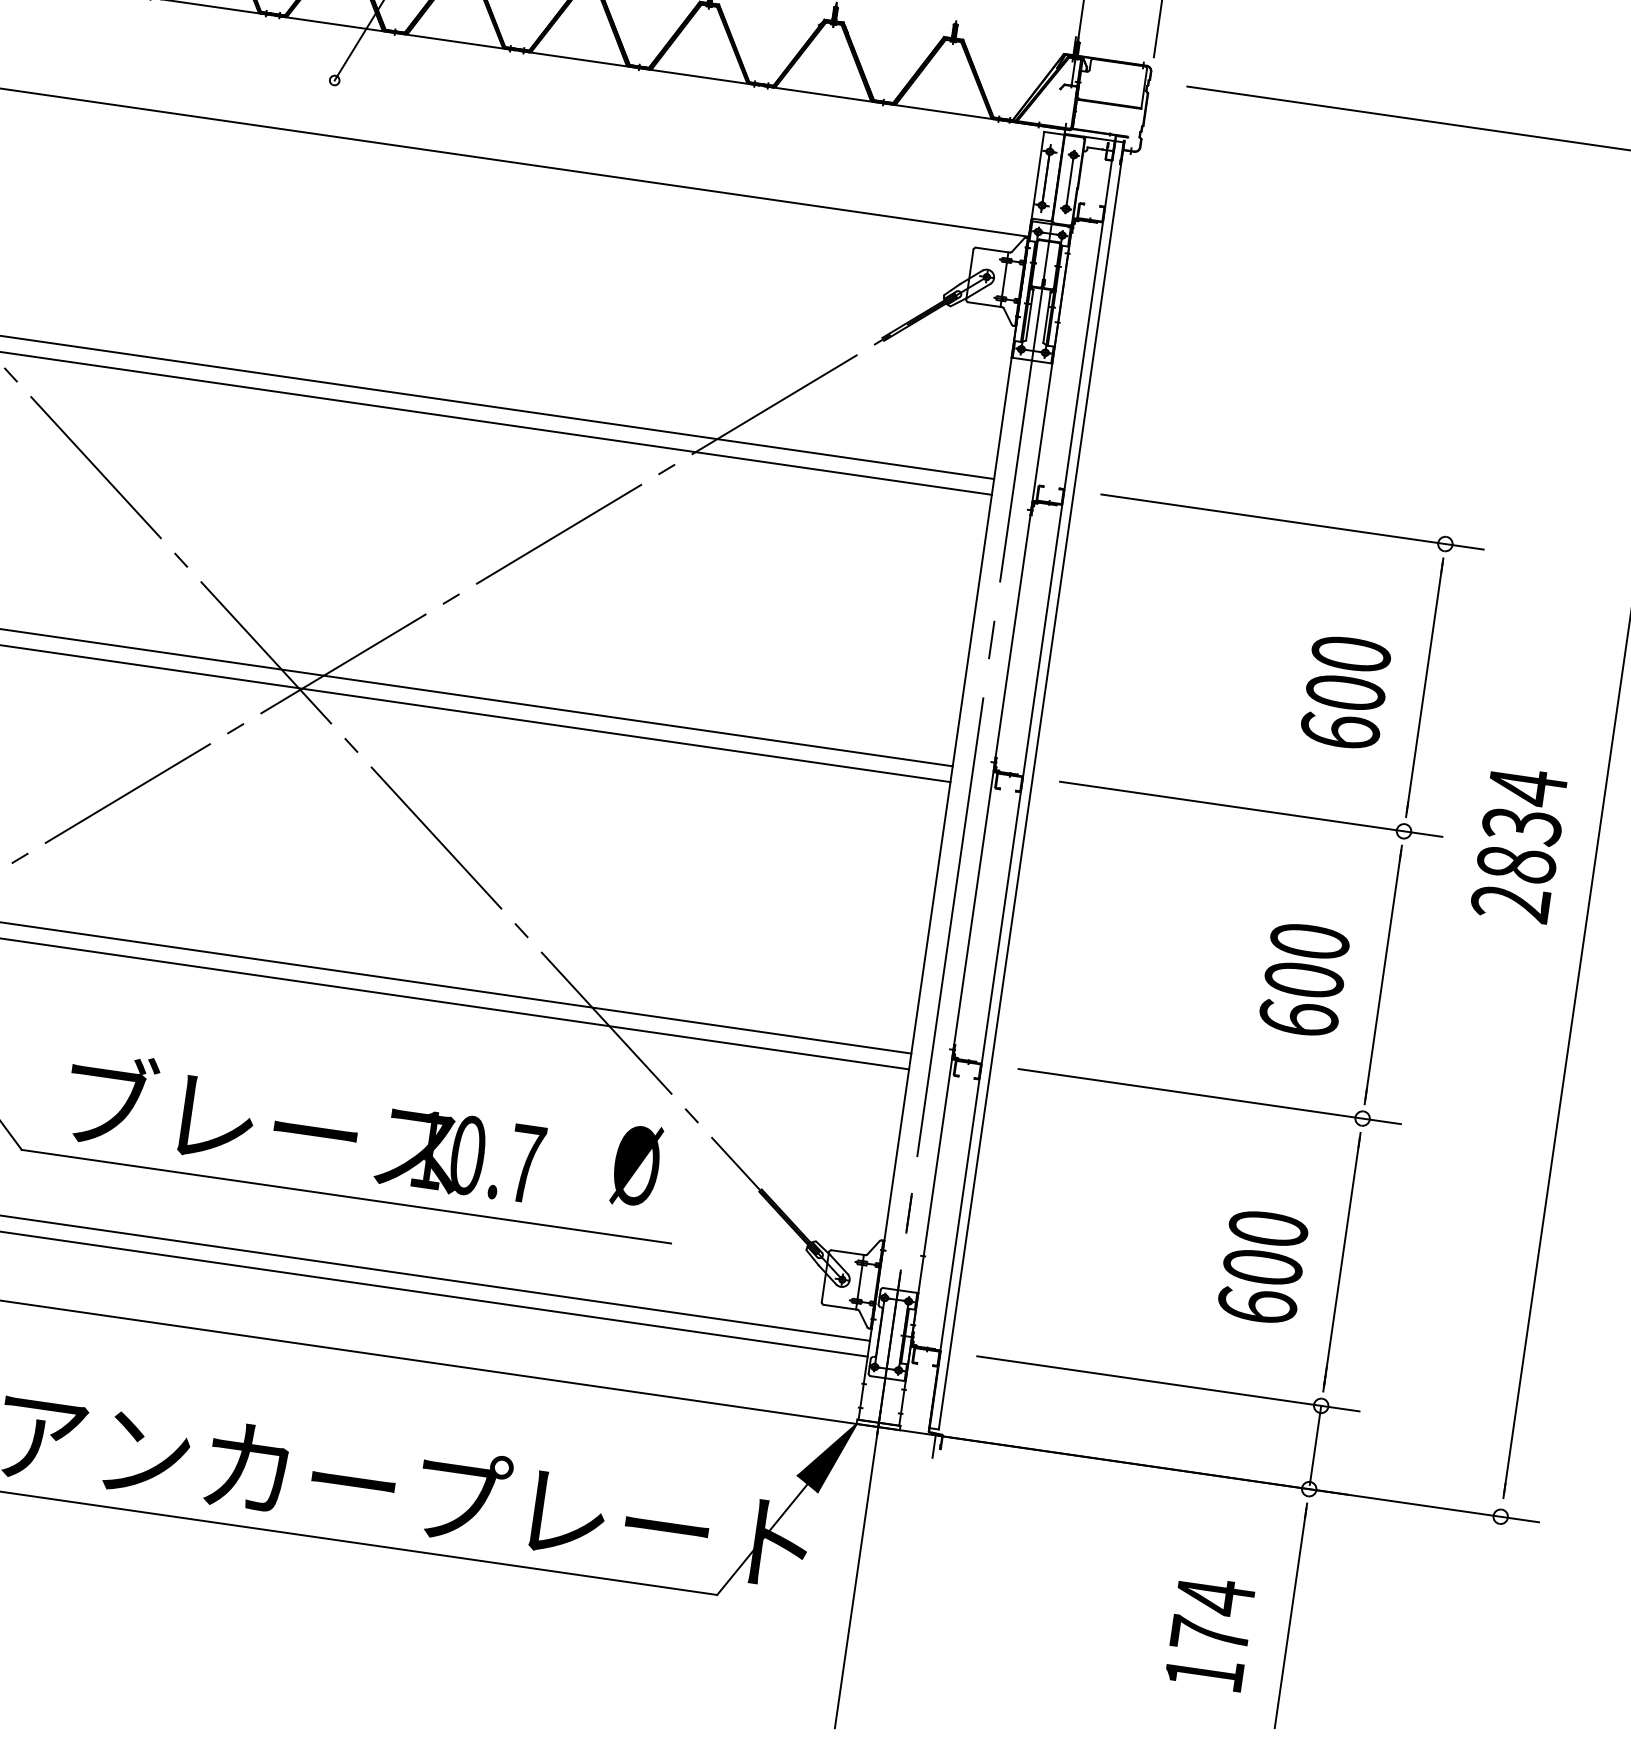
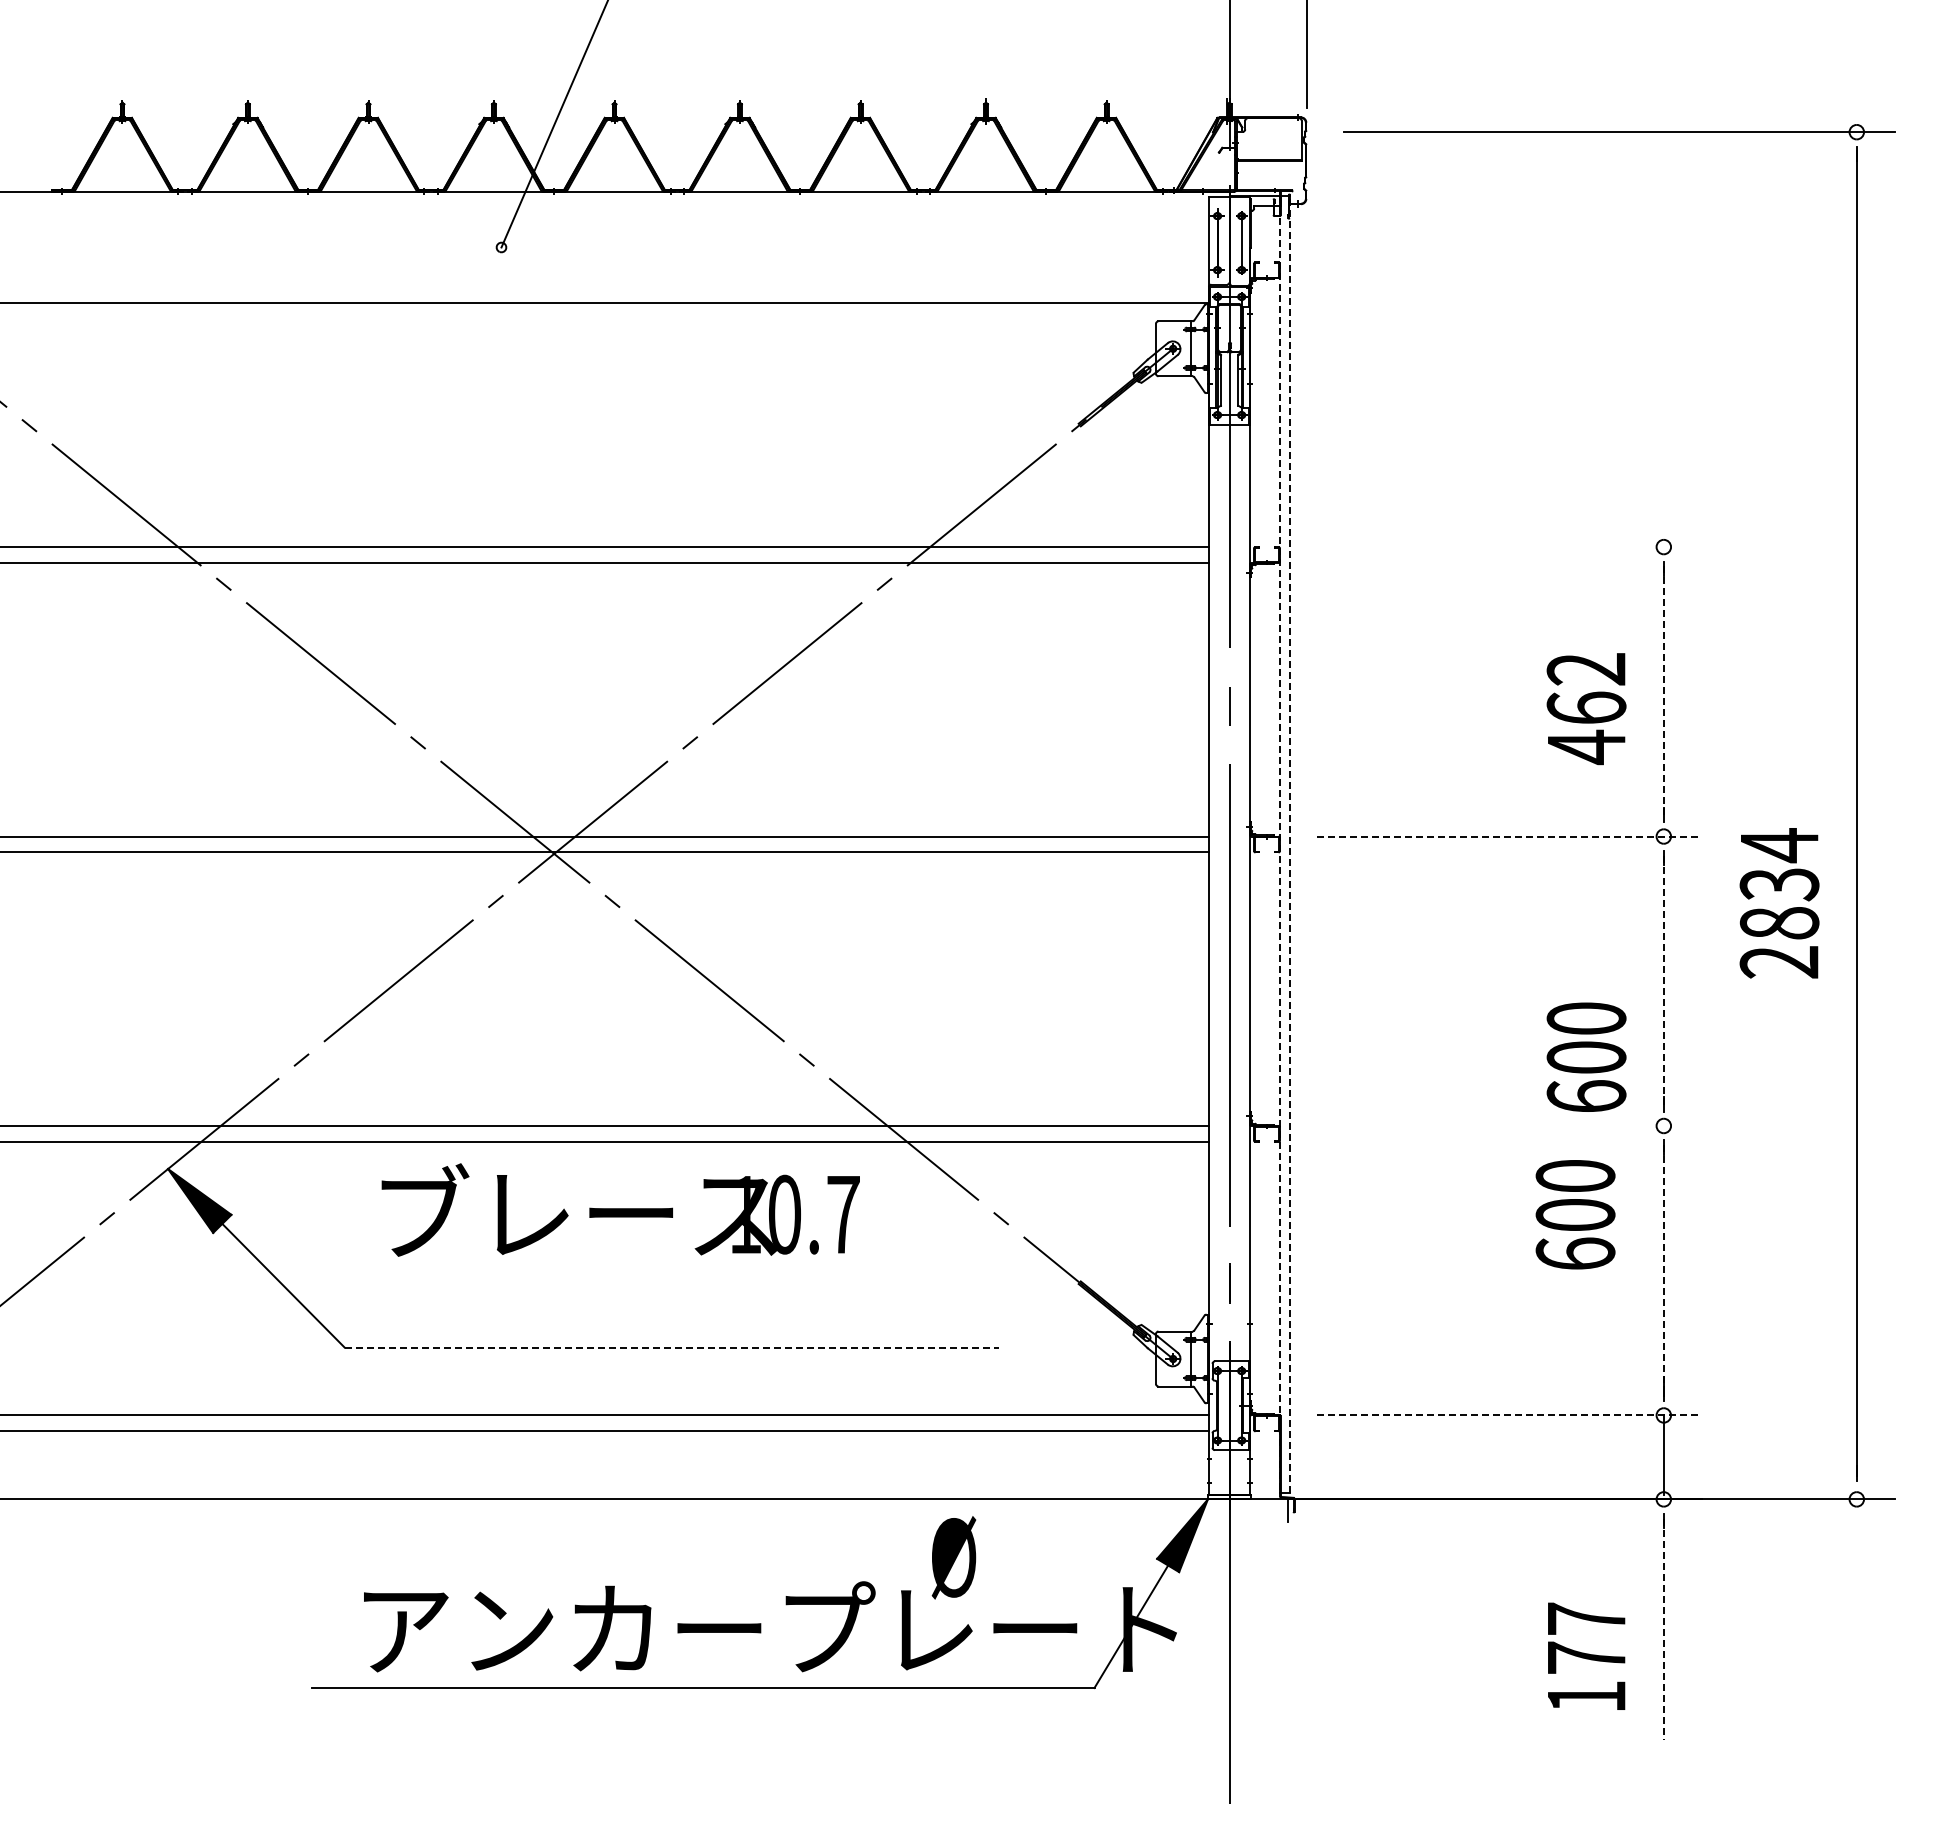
line: (1292, 522) -> (1509, 547), removed
line: (1424, 688) -> (1663, 692), solid -> dashed
text: (1345, 694) -> (1586, 709), 600 -> 462
line: (1022, 785) -> (1280, 845), solid -> dashed
line: (1031, 785) -> (1289, 844), solid -> dashed
line: (1250, 809) -> (1509, 836), solid -> dashed
text: (1519, 844) -> (1779, 903), moved
line: (1382, 975) -> (1663, 981), solid -> dashed
text: (1304, 979) -> (1586, 1056), moved
line: (1209, 1096) -> (1509, 1125), removed
text: (305, 1126) -> (620, 1209), moved
text: (636, 1165) -> (953, 1557), moved
line: (347, 1196) -> (672, 1347), solid -> dashed
line: (1341, 1262) -> (1663, 1271), solid -> dashed
text: (1262, 1266) -> (1575, 1214), moved
line: (1168, 1383) -> (1509, 1415), solid -> dashed
text: (1215, 1596) -> (1586, 1618), 174 -> 177
line: (1290, 1618) -> (1663, 1629), solid -> dashed

